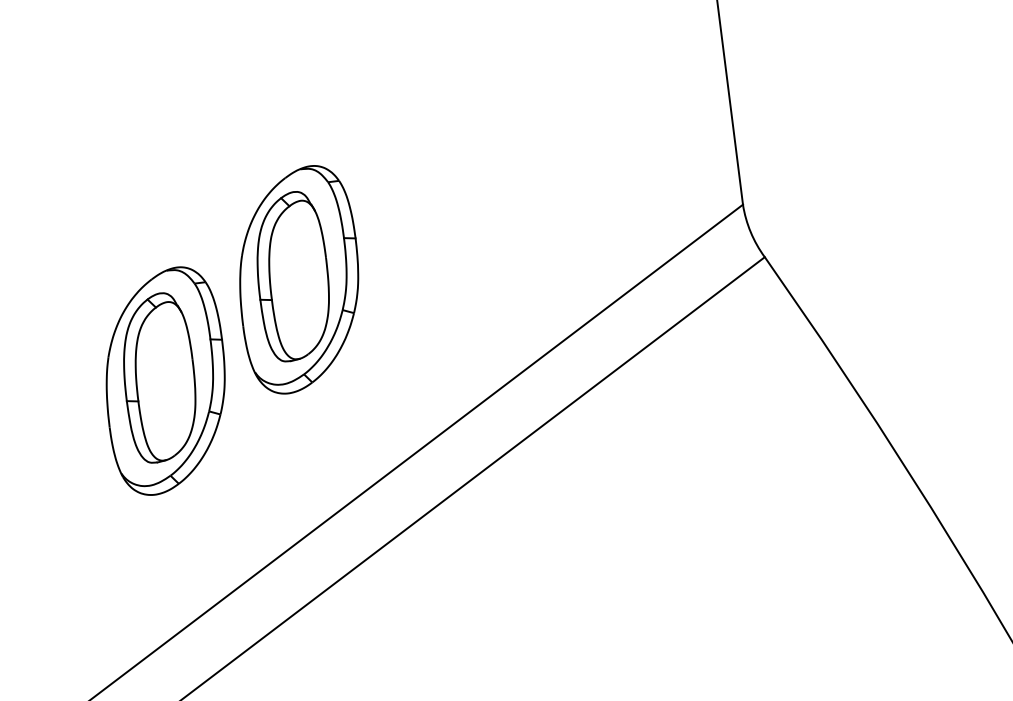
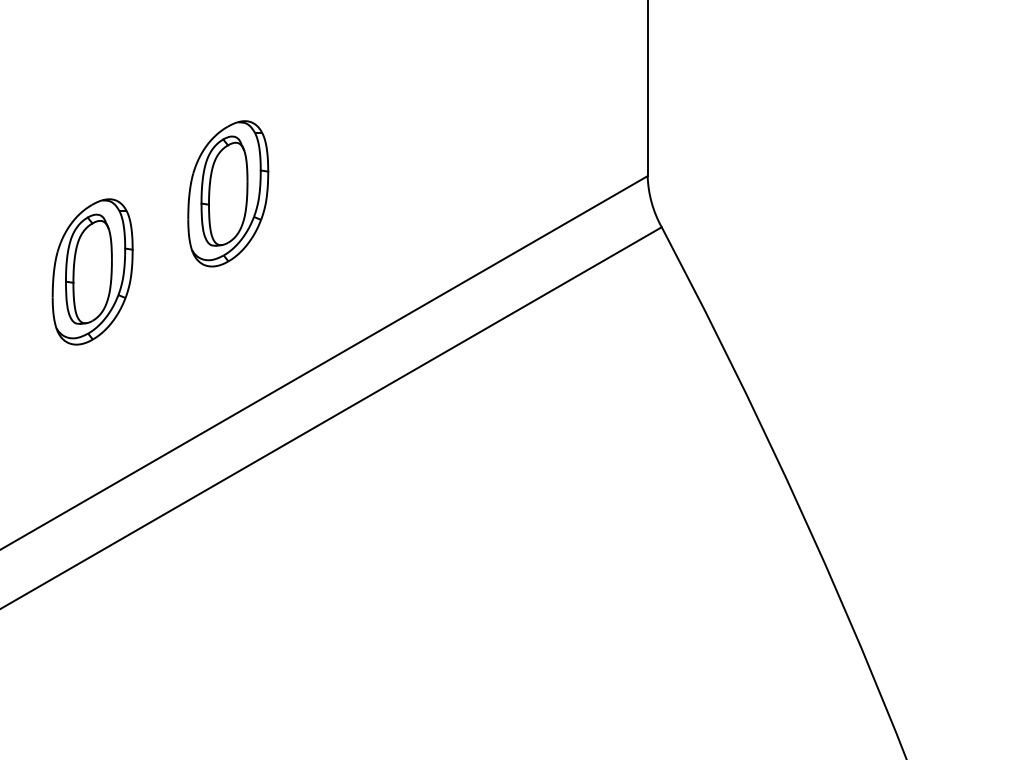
part: (299, 279) -> (228, 193), size x0.7
part: (165, 380) -> (92, 271), size x0.7

